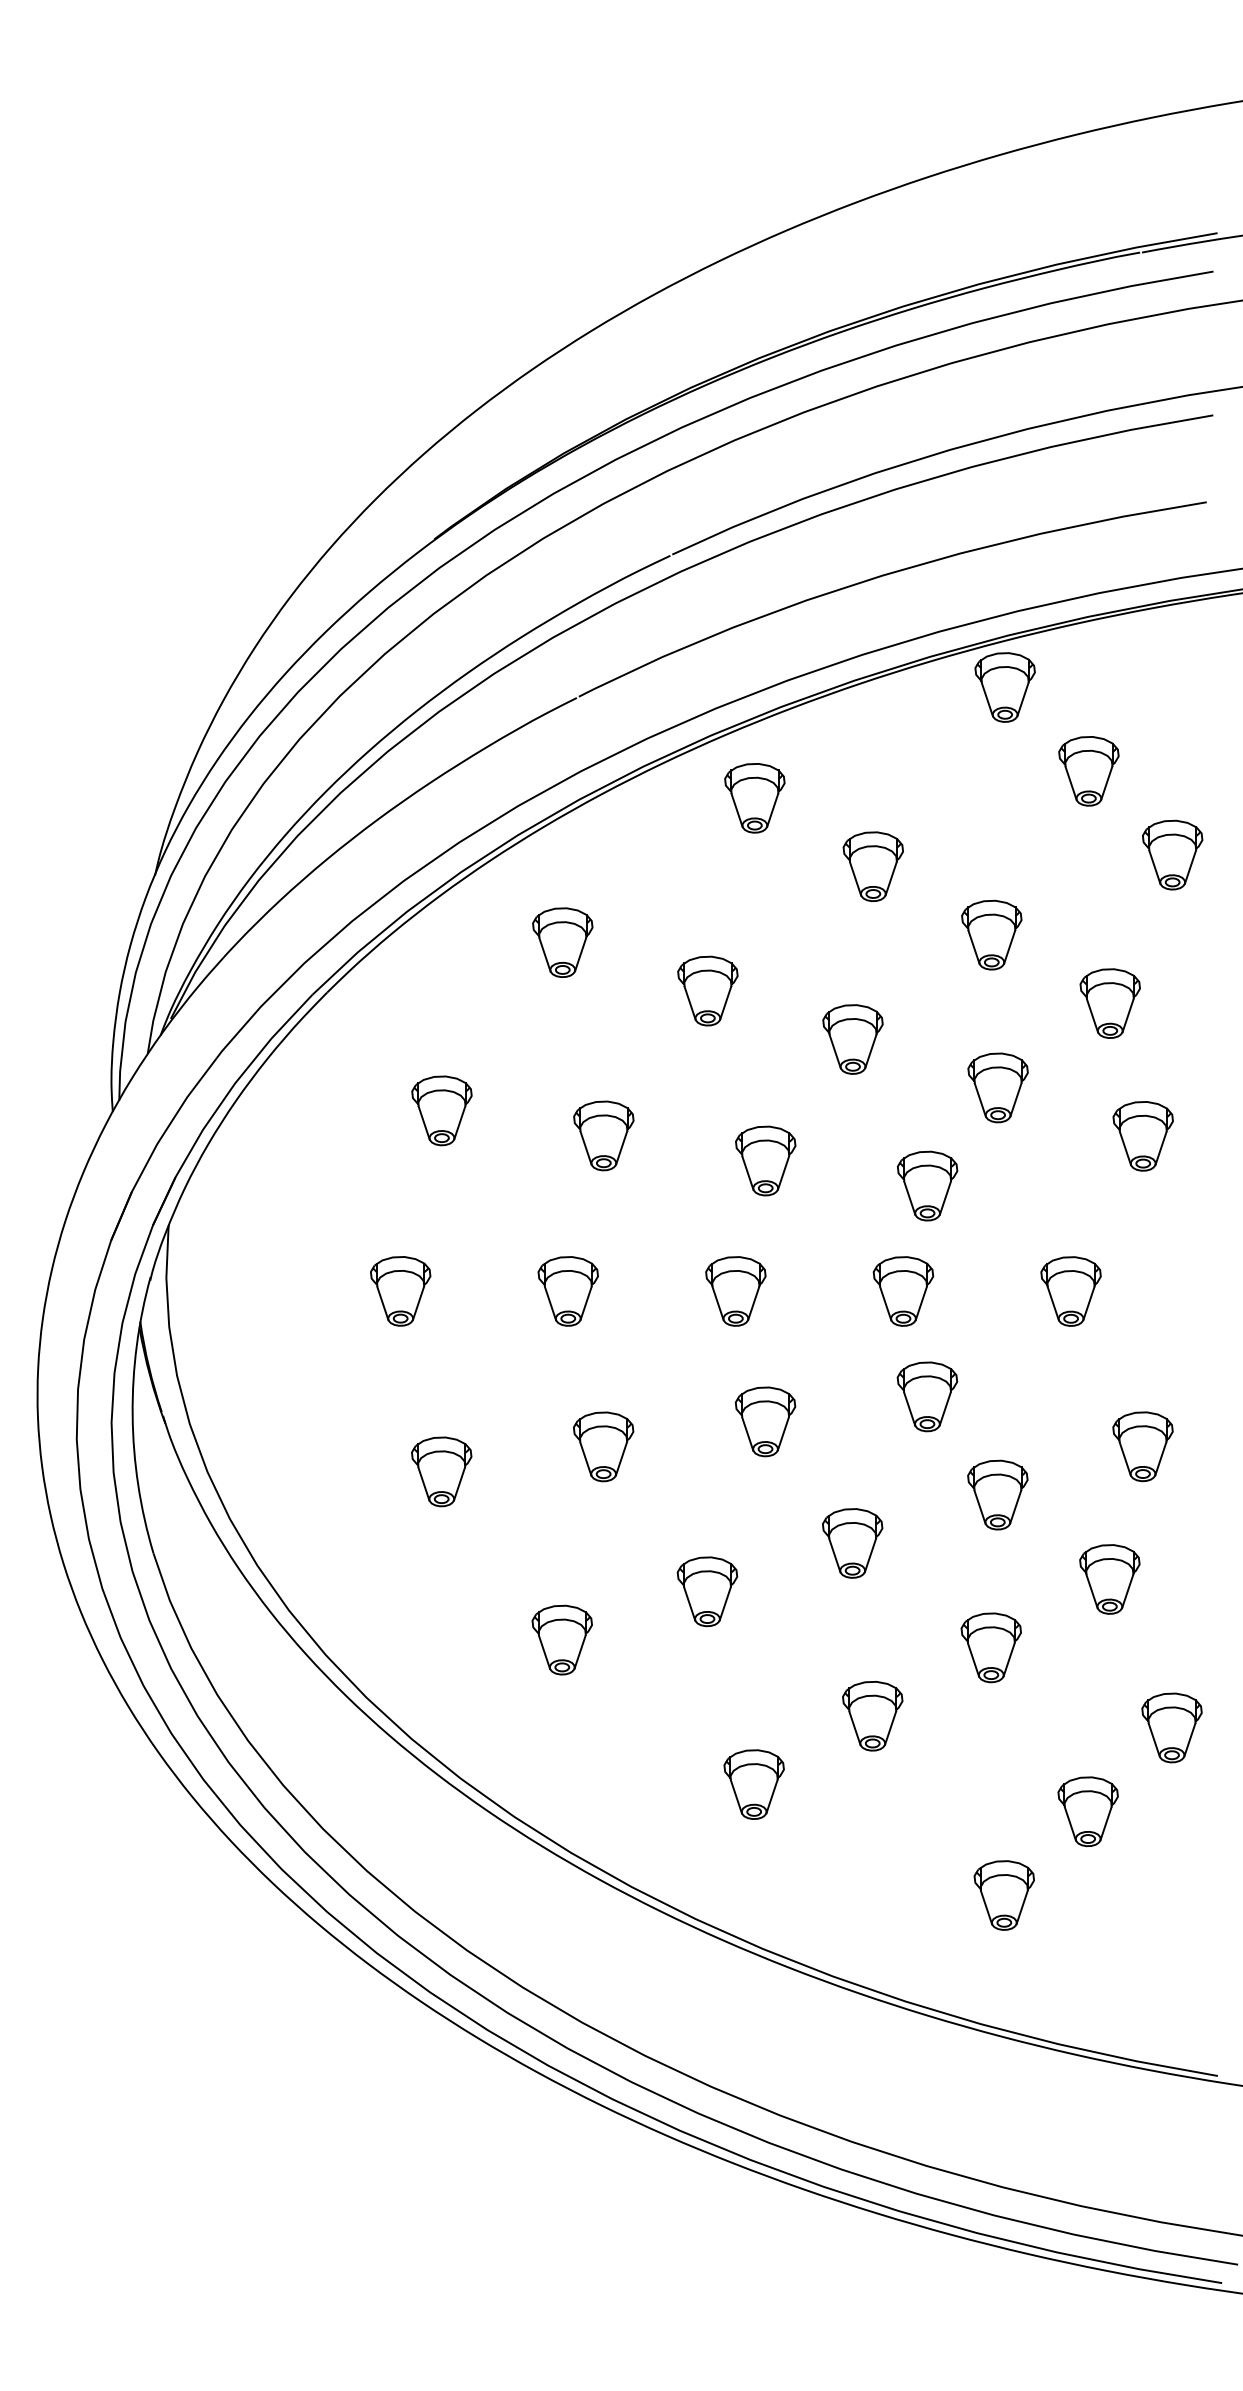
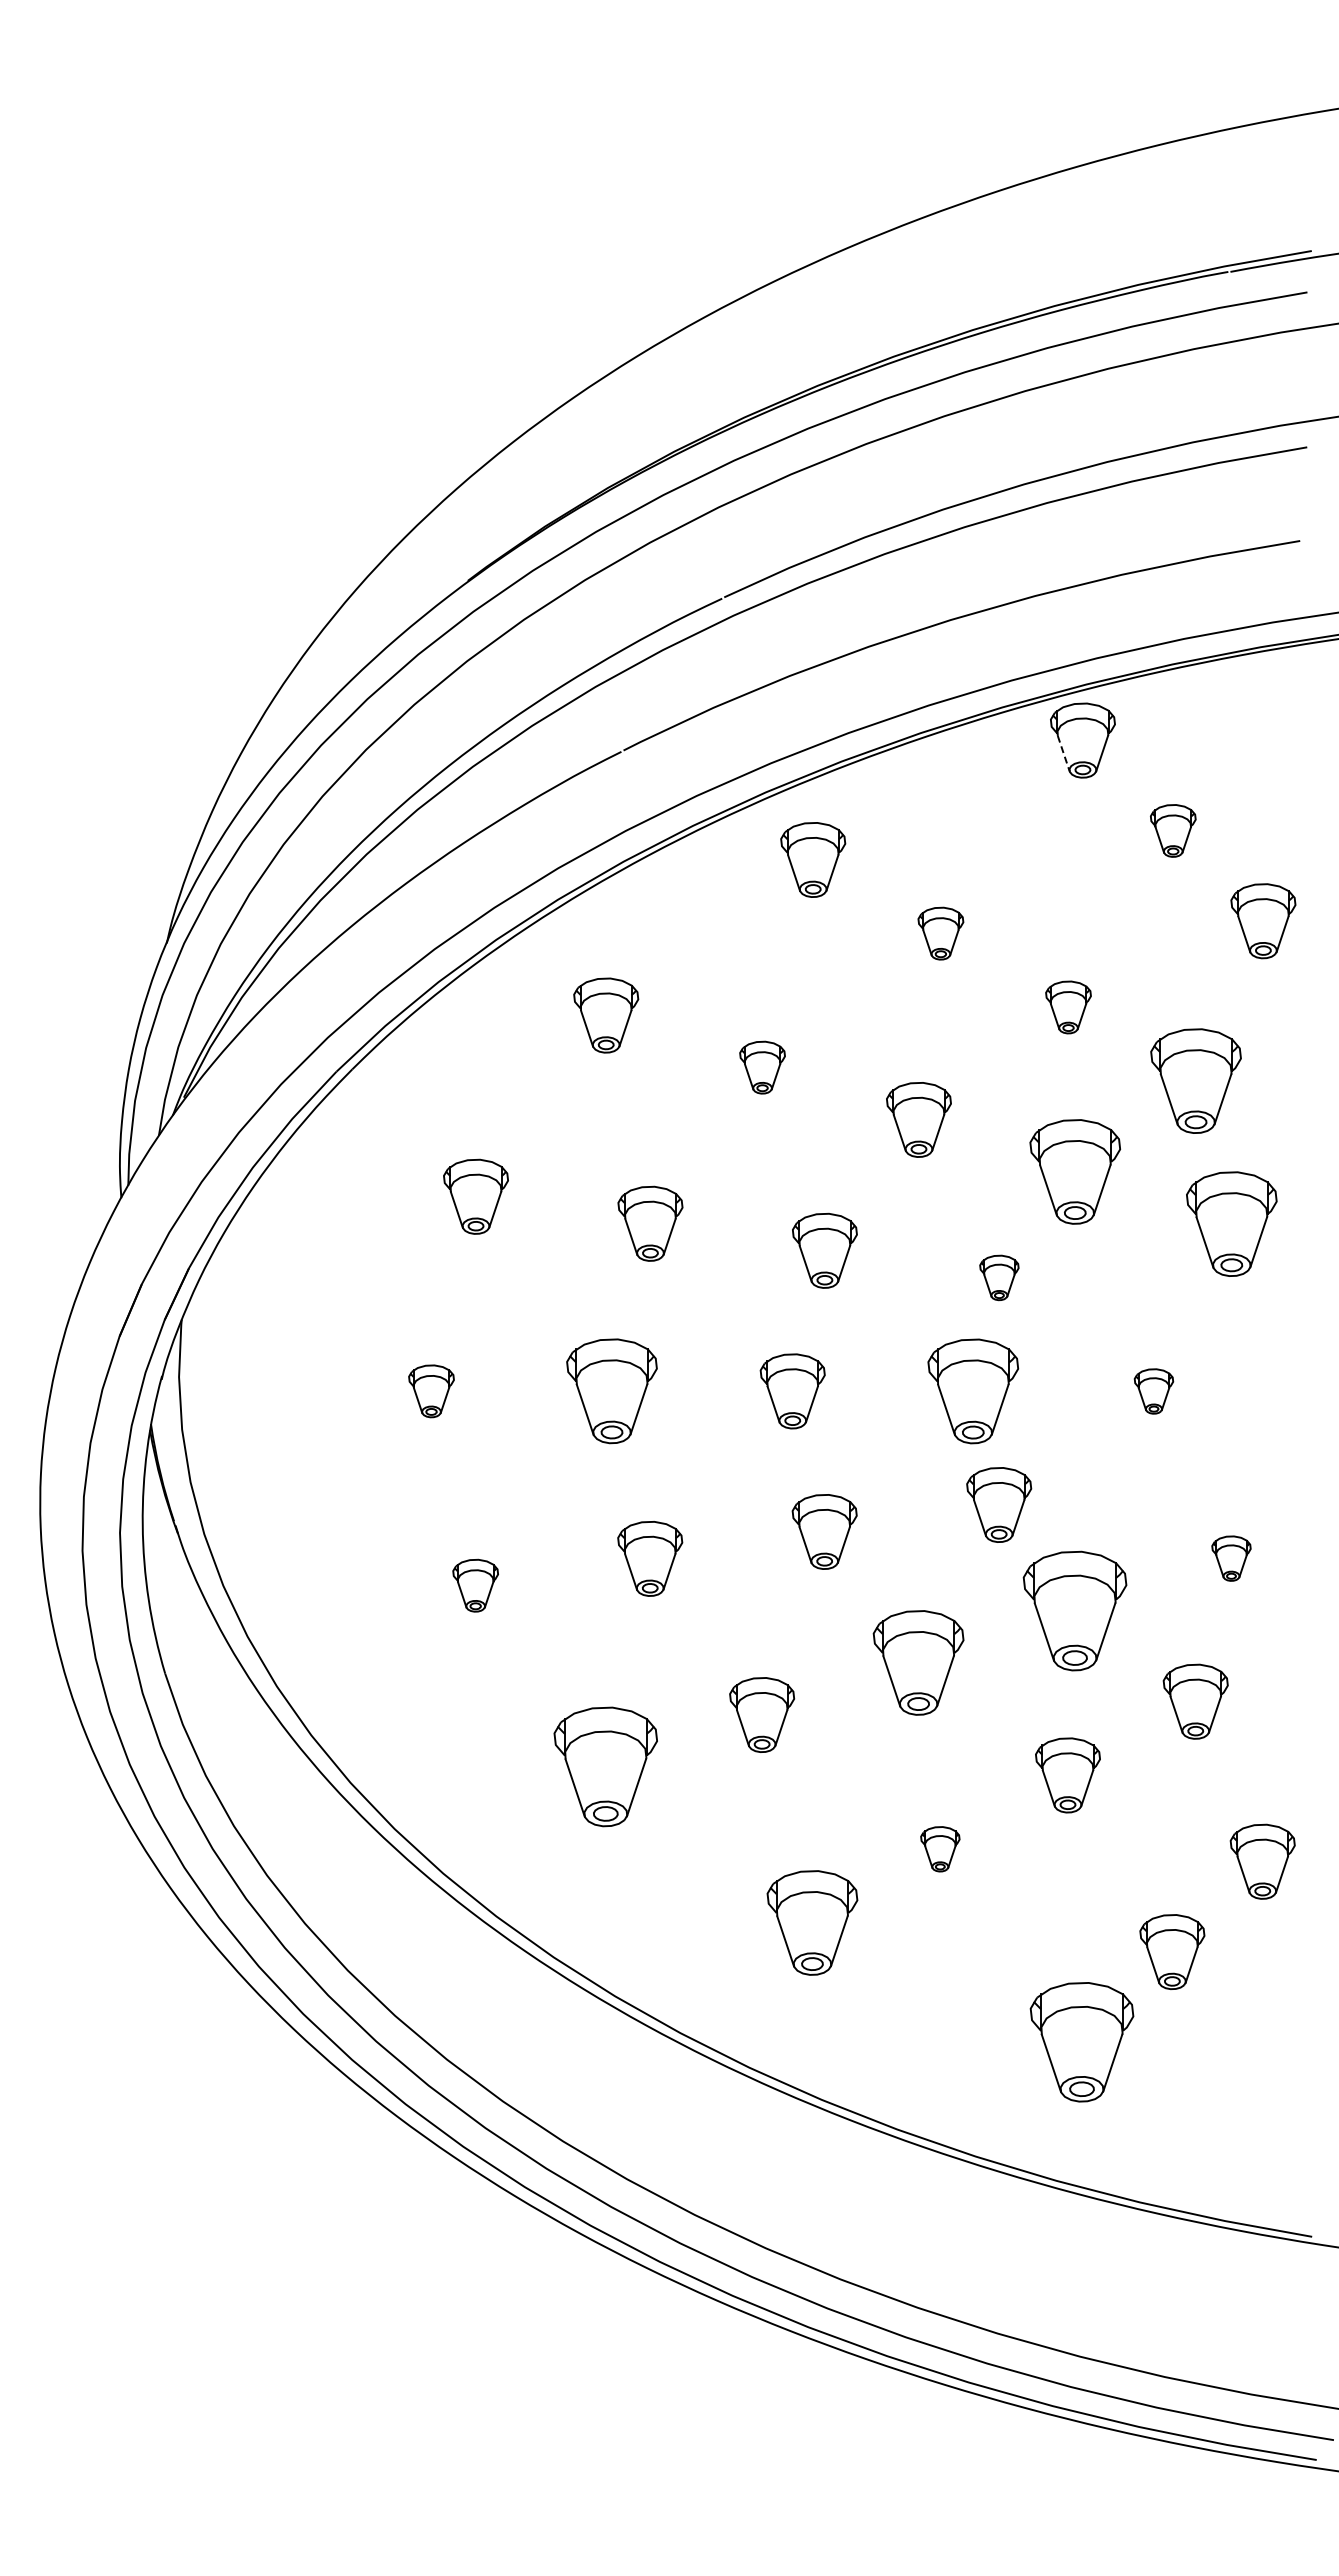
line: (987, 699) -> (1063, 753), solid -> dashed
part: (1089, 770) -> (1173, 830), size x0.7
part: (872, 866) -> (940, 933), size x0.7
part: (991, 935) -> (1068, 1007), size x0.7
part: (707, 990) -> (762, 1067), size x0.7
part: (1110, 1003) -> (1196, 1081), size x1.4
part: (998, 1088) -> (1075, 1172), size x1.4
part: (1143, 1136) -> (1231, 1224), size x1.4
part: (927, 1185) -> (999, 1277), size x0.6
part: (400, 1291) -> (431, 1391), size x0.7
part: (568, 1291) -> (612, 1391), size x1.4
part: (903, 1291) -> (973, 1391), size x1.4
part: (1070, 1291) -> (1153, 1391), size x0.6
part: (1143, 1446) -> (1231, 1558), size x0.6
part: (441, 1471) -> (475, 1585), size x0.7
part: (997, 1494) -> (1074, 1610), size x1.6
part: (852, 1543) -> (918, 1662), size x1.4
part: (562, 1640) -> (605, 1767), size x1.6
part: (872, 1716) -> (940, 1849), size x0.6
part: (754, 1784) -> (812, 1922), size x1.4
part: (1003, 1895) -> (1081, 2042), size x1.6

